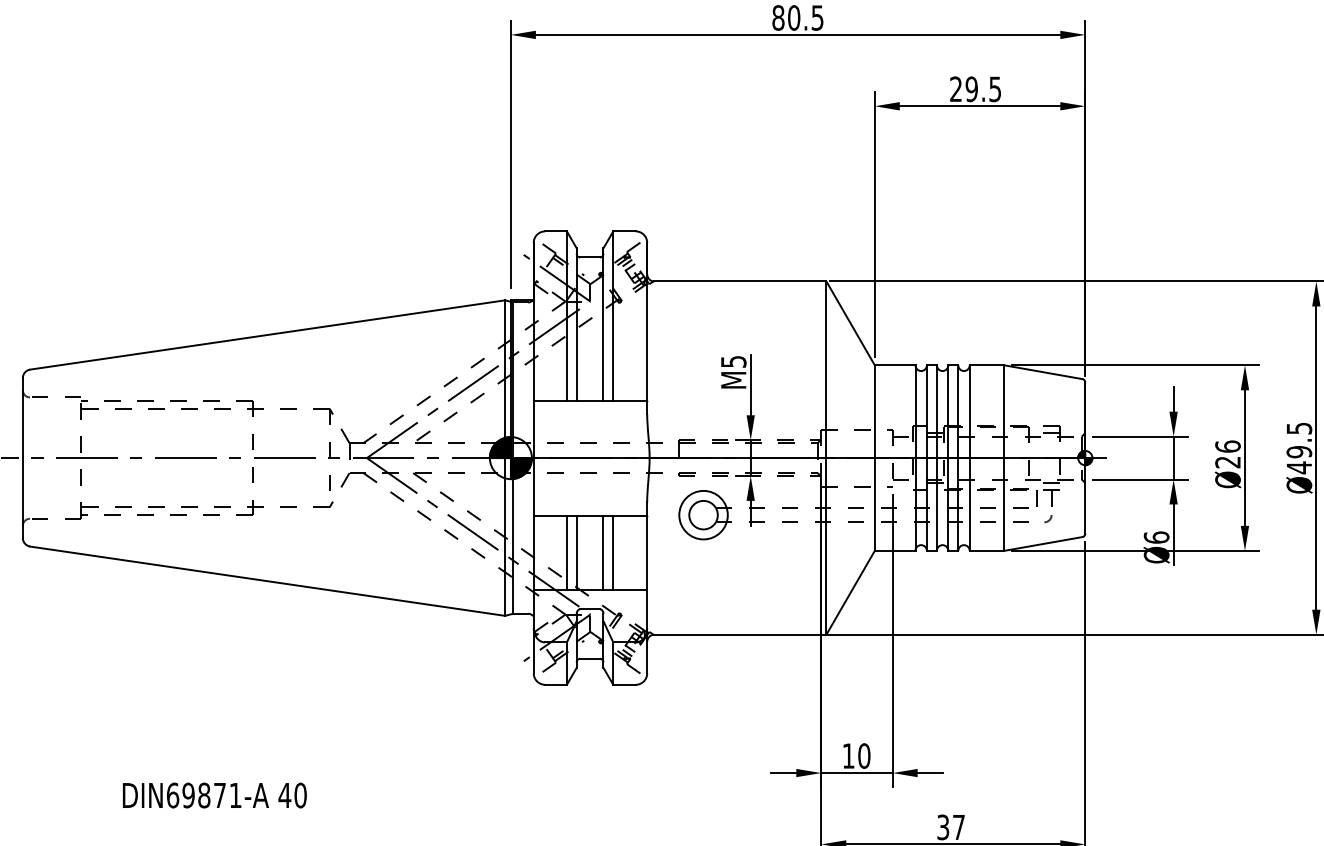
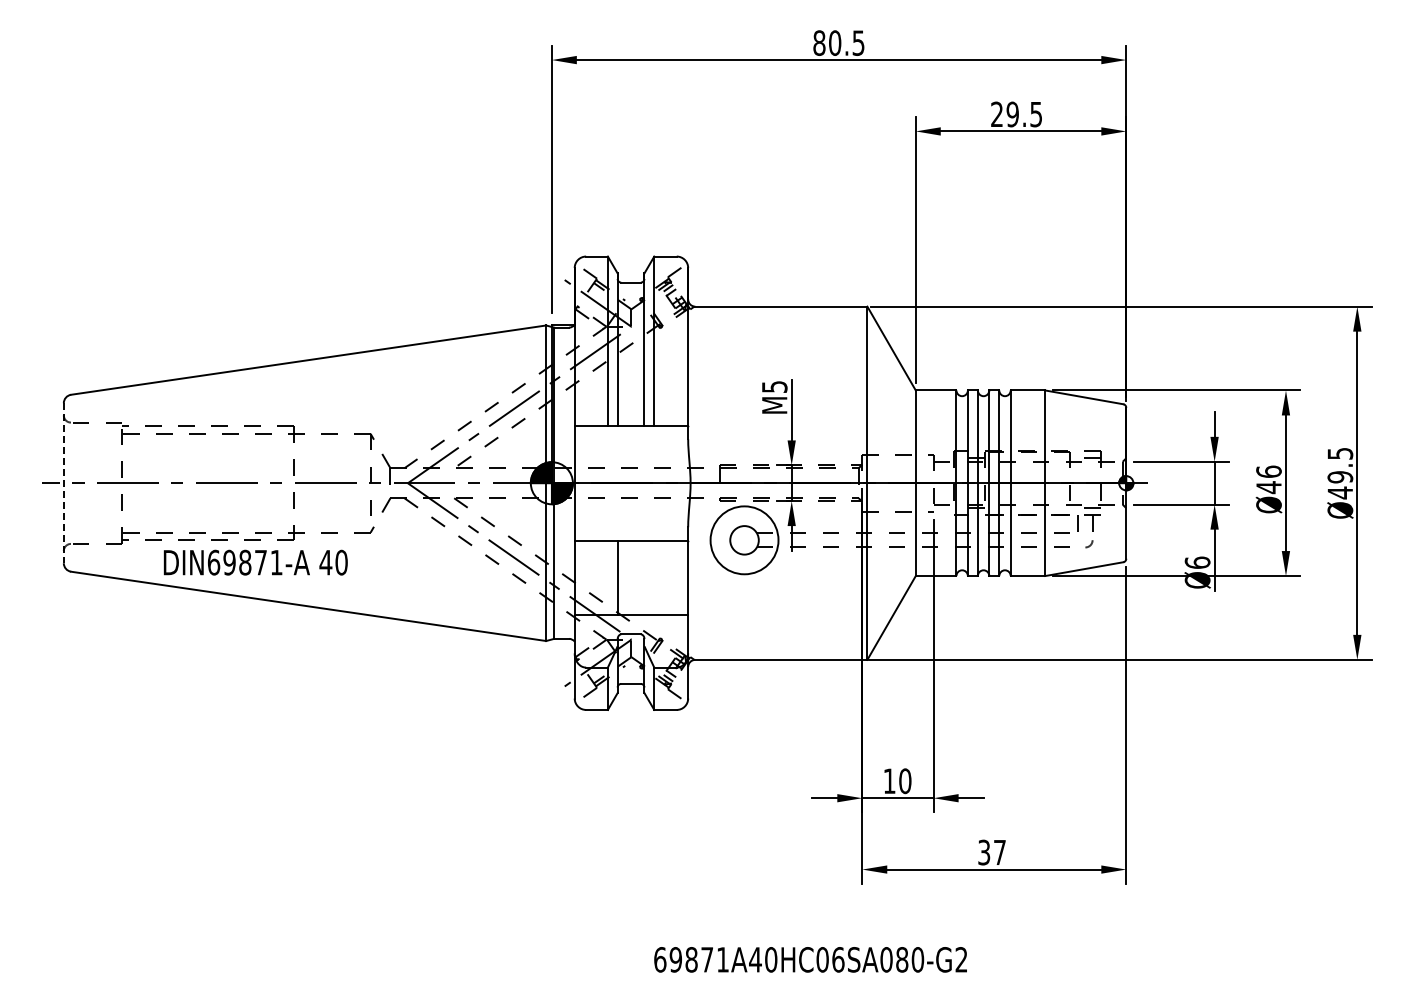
line: (22, 458) -> (63, 483), solid -> dashed
text: (1227, 462) -> (1268, 487), Ø26 -> Ø46
circle: (703, 515) -> (744, 540), size x1.4
line: (566, 552) -> (607, 577), removed
line: (603, 552) -> (644, 577), removed
line: (613, 552) -> (654, 577), removed
text: (214, 795) -> (255, 562), moved

